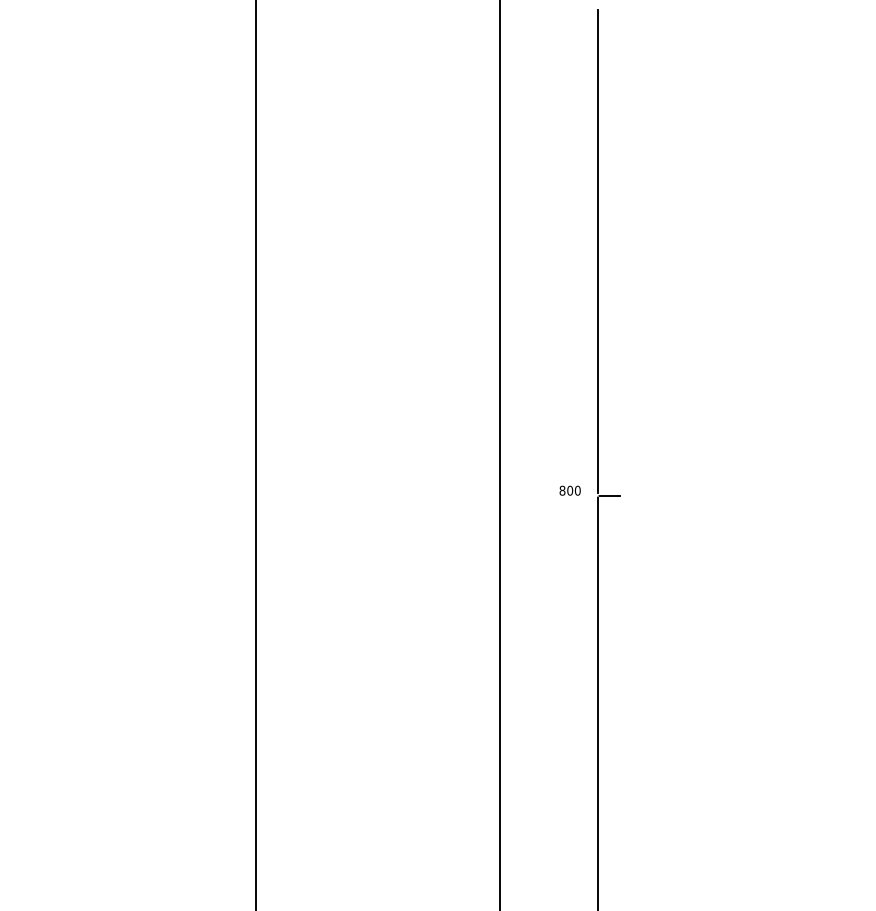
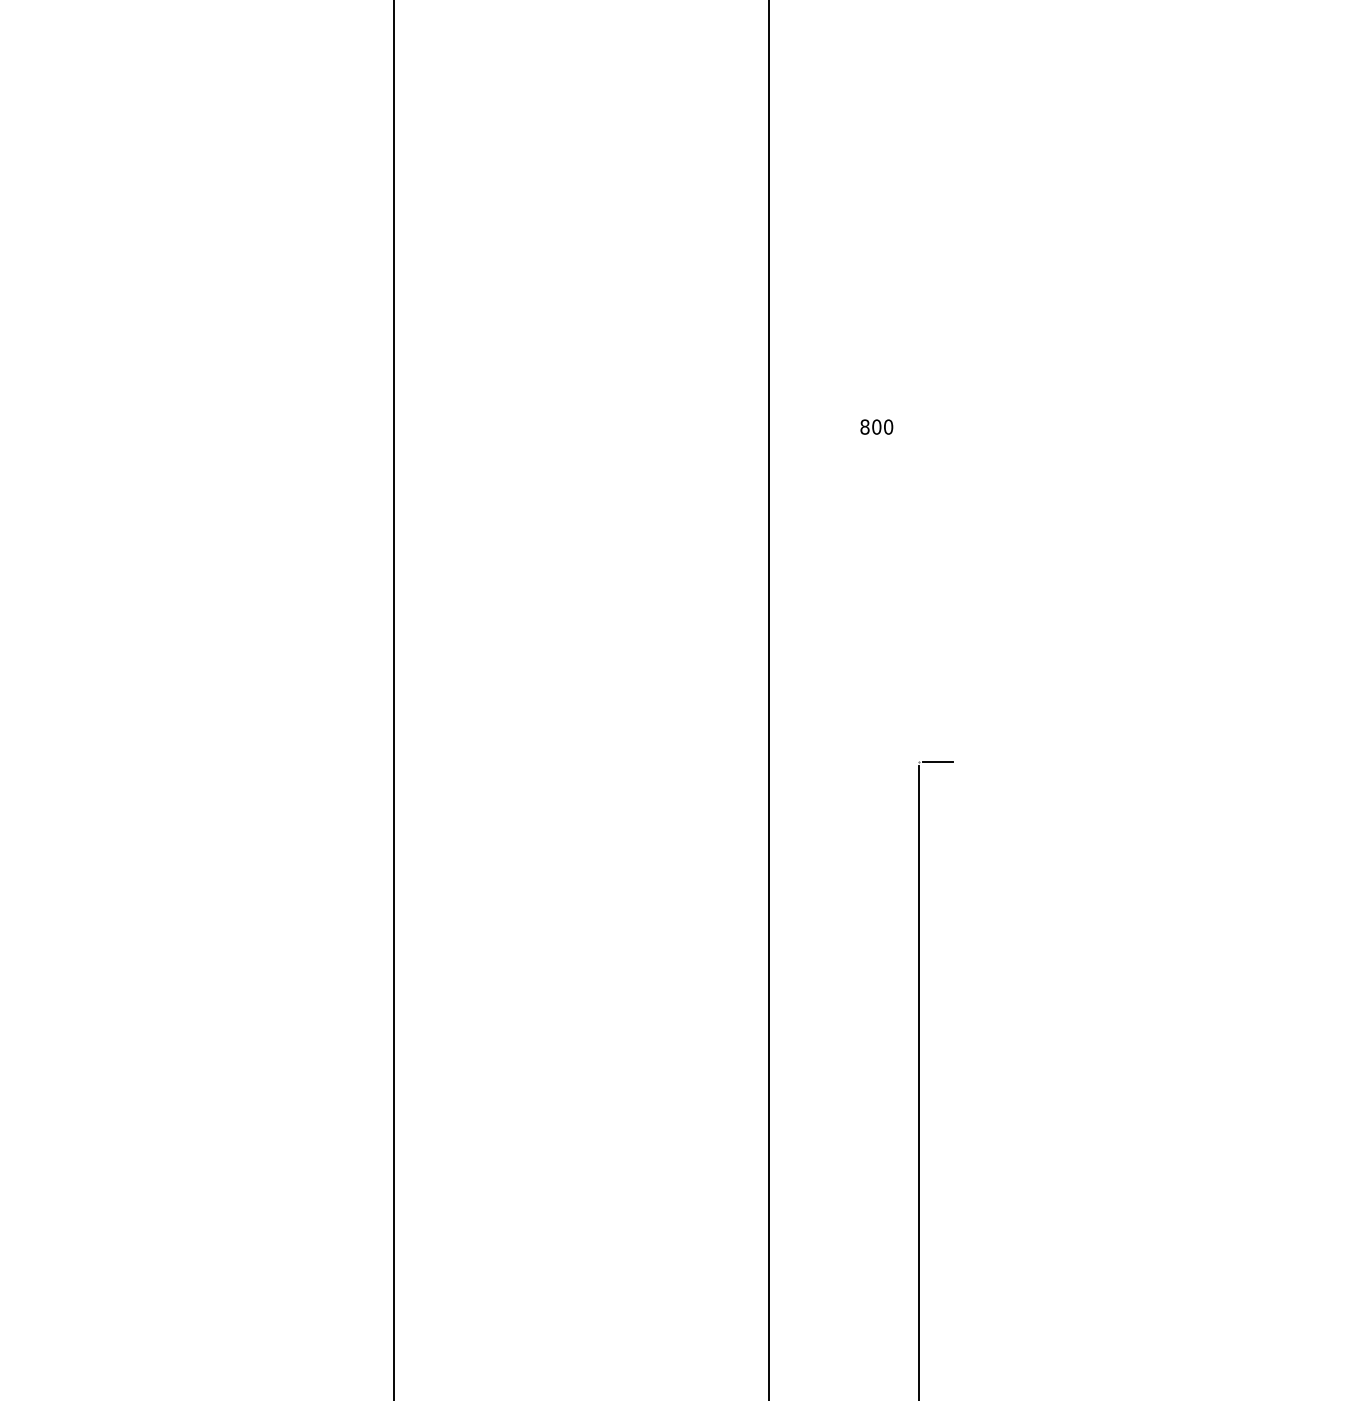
line: (597, 251) -> (918, 386), removed
text: (569, 490) -> (875, 426), moved

